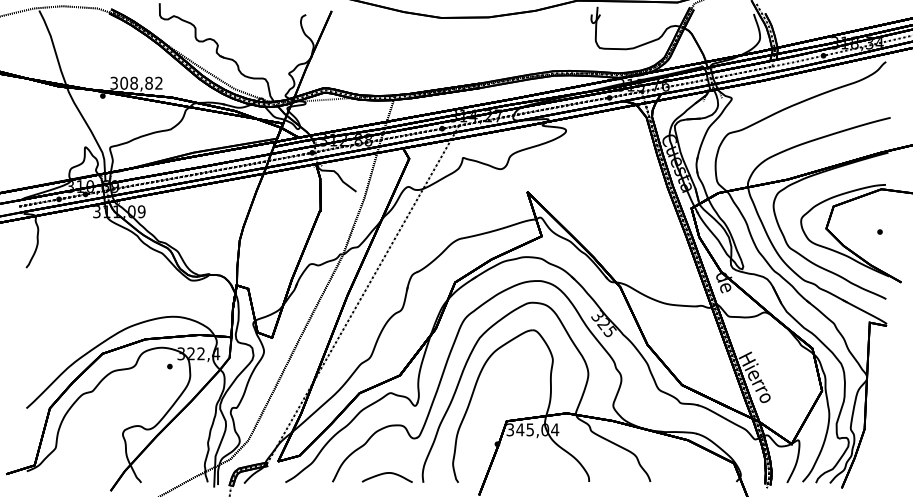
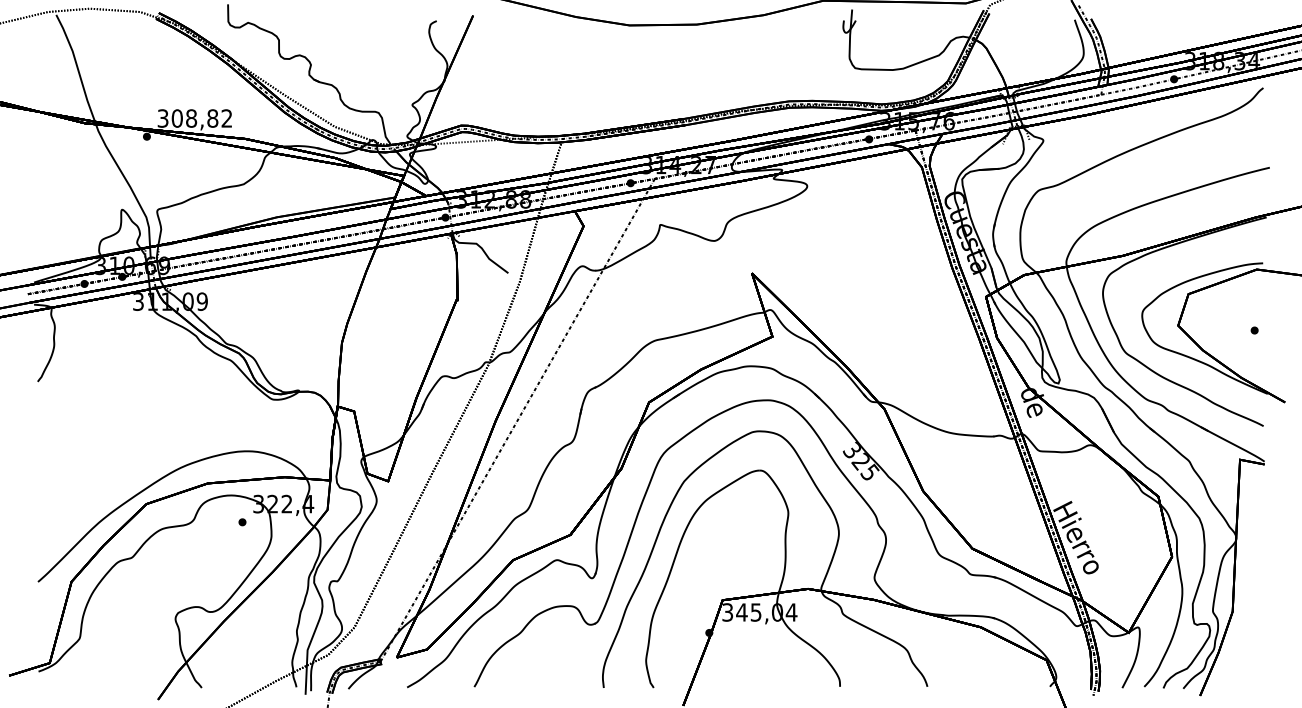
curve: (385, 474) -> (550, 675), removed

